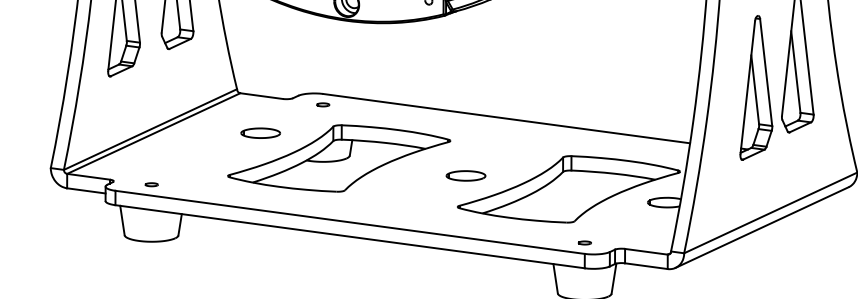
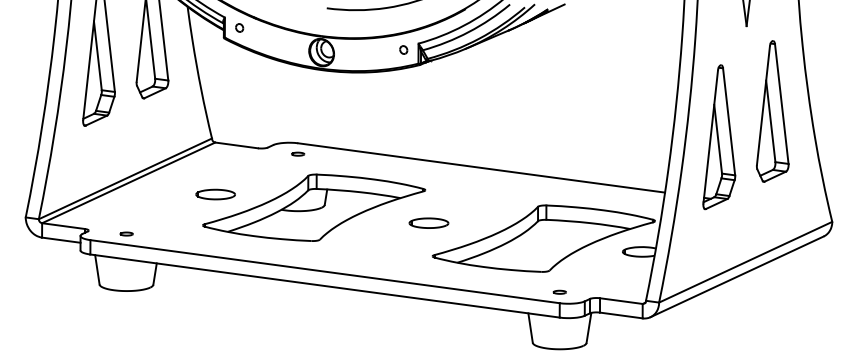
part: (756, 88) -> (719, 137), moved
part: (260, 133) -> (215, 194), moved
part: (465, 175) -> (428, 222), moved

